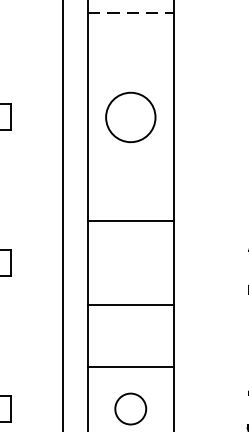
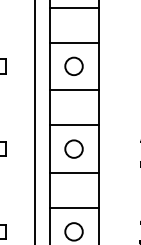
line: (131, 12) -> (74, 7), dashed -> solid
line: (129, 74) -> (73, 42), added
circle: (129, 115) -> (73, 65), size x0.62
line: (129, 159) -> (73, 90), added
circle: (129, 261) -> (73, 148), added

